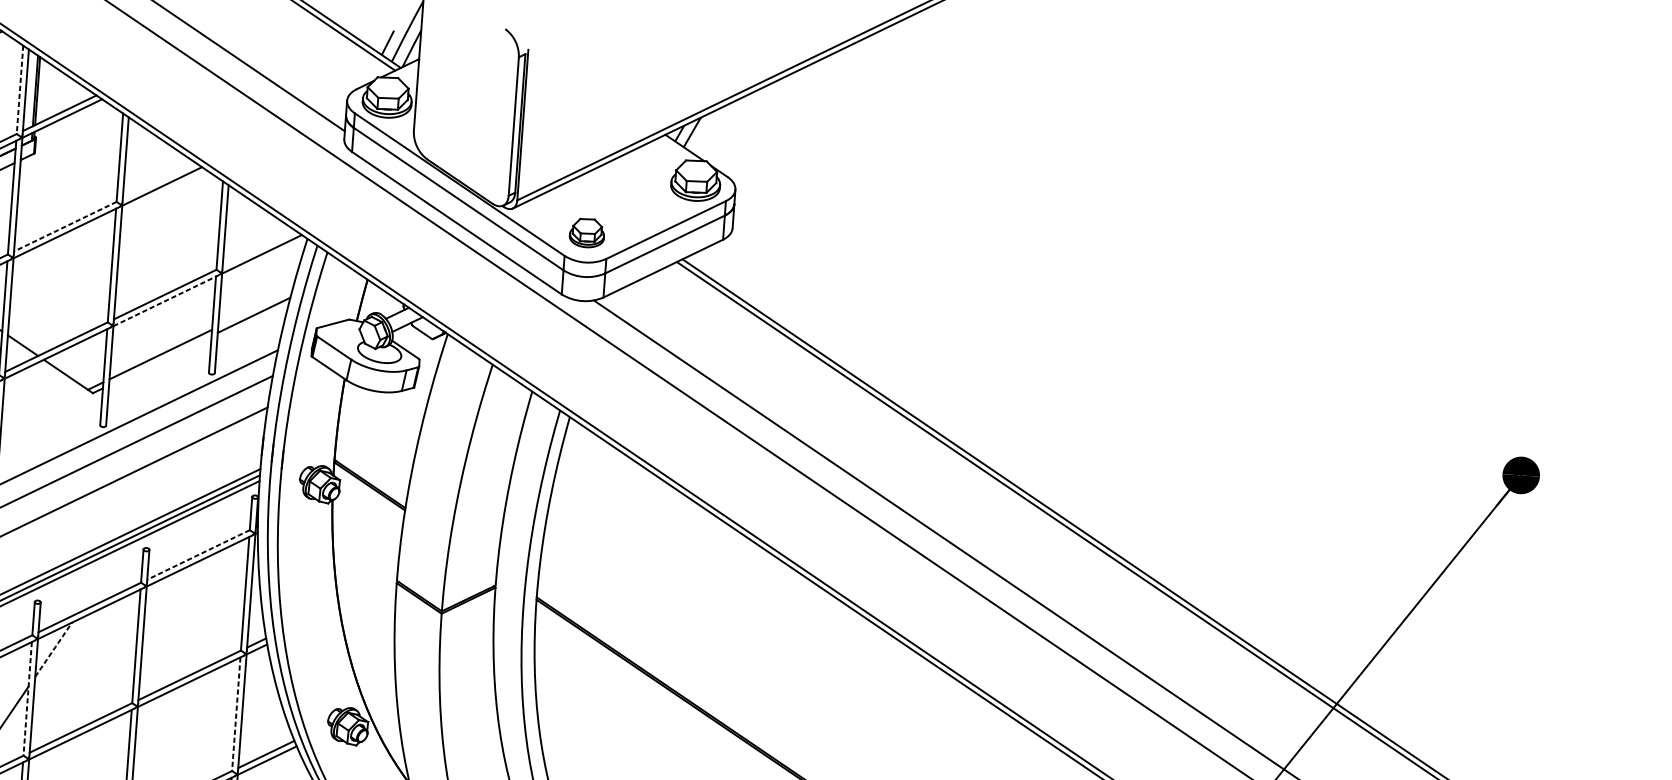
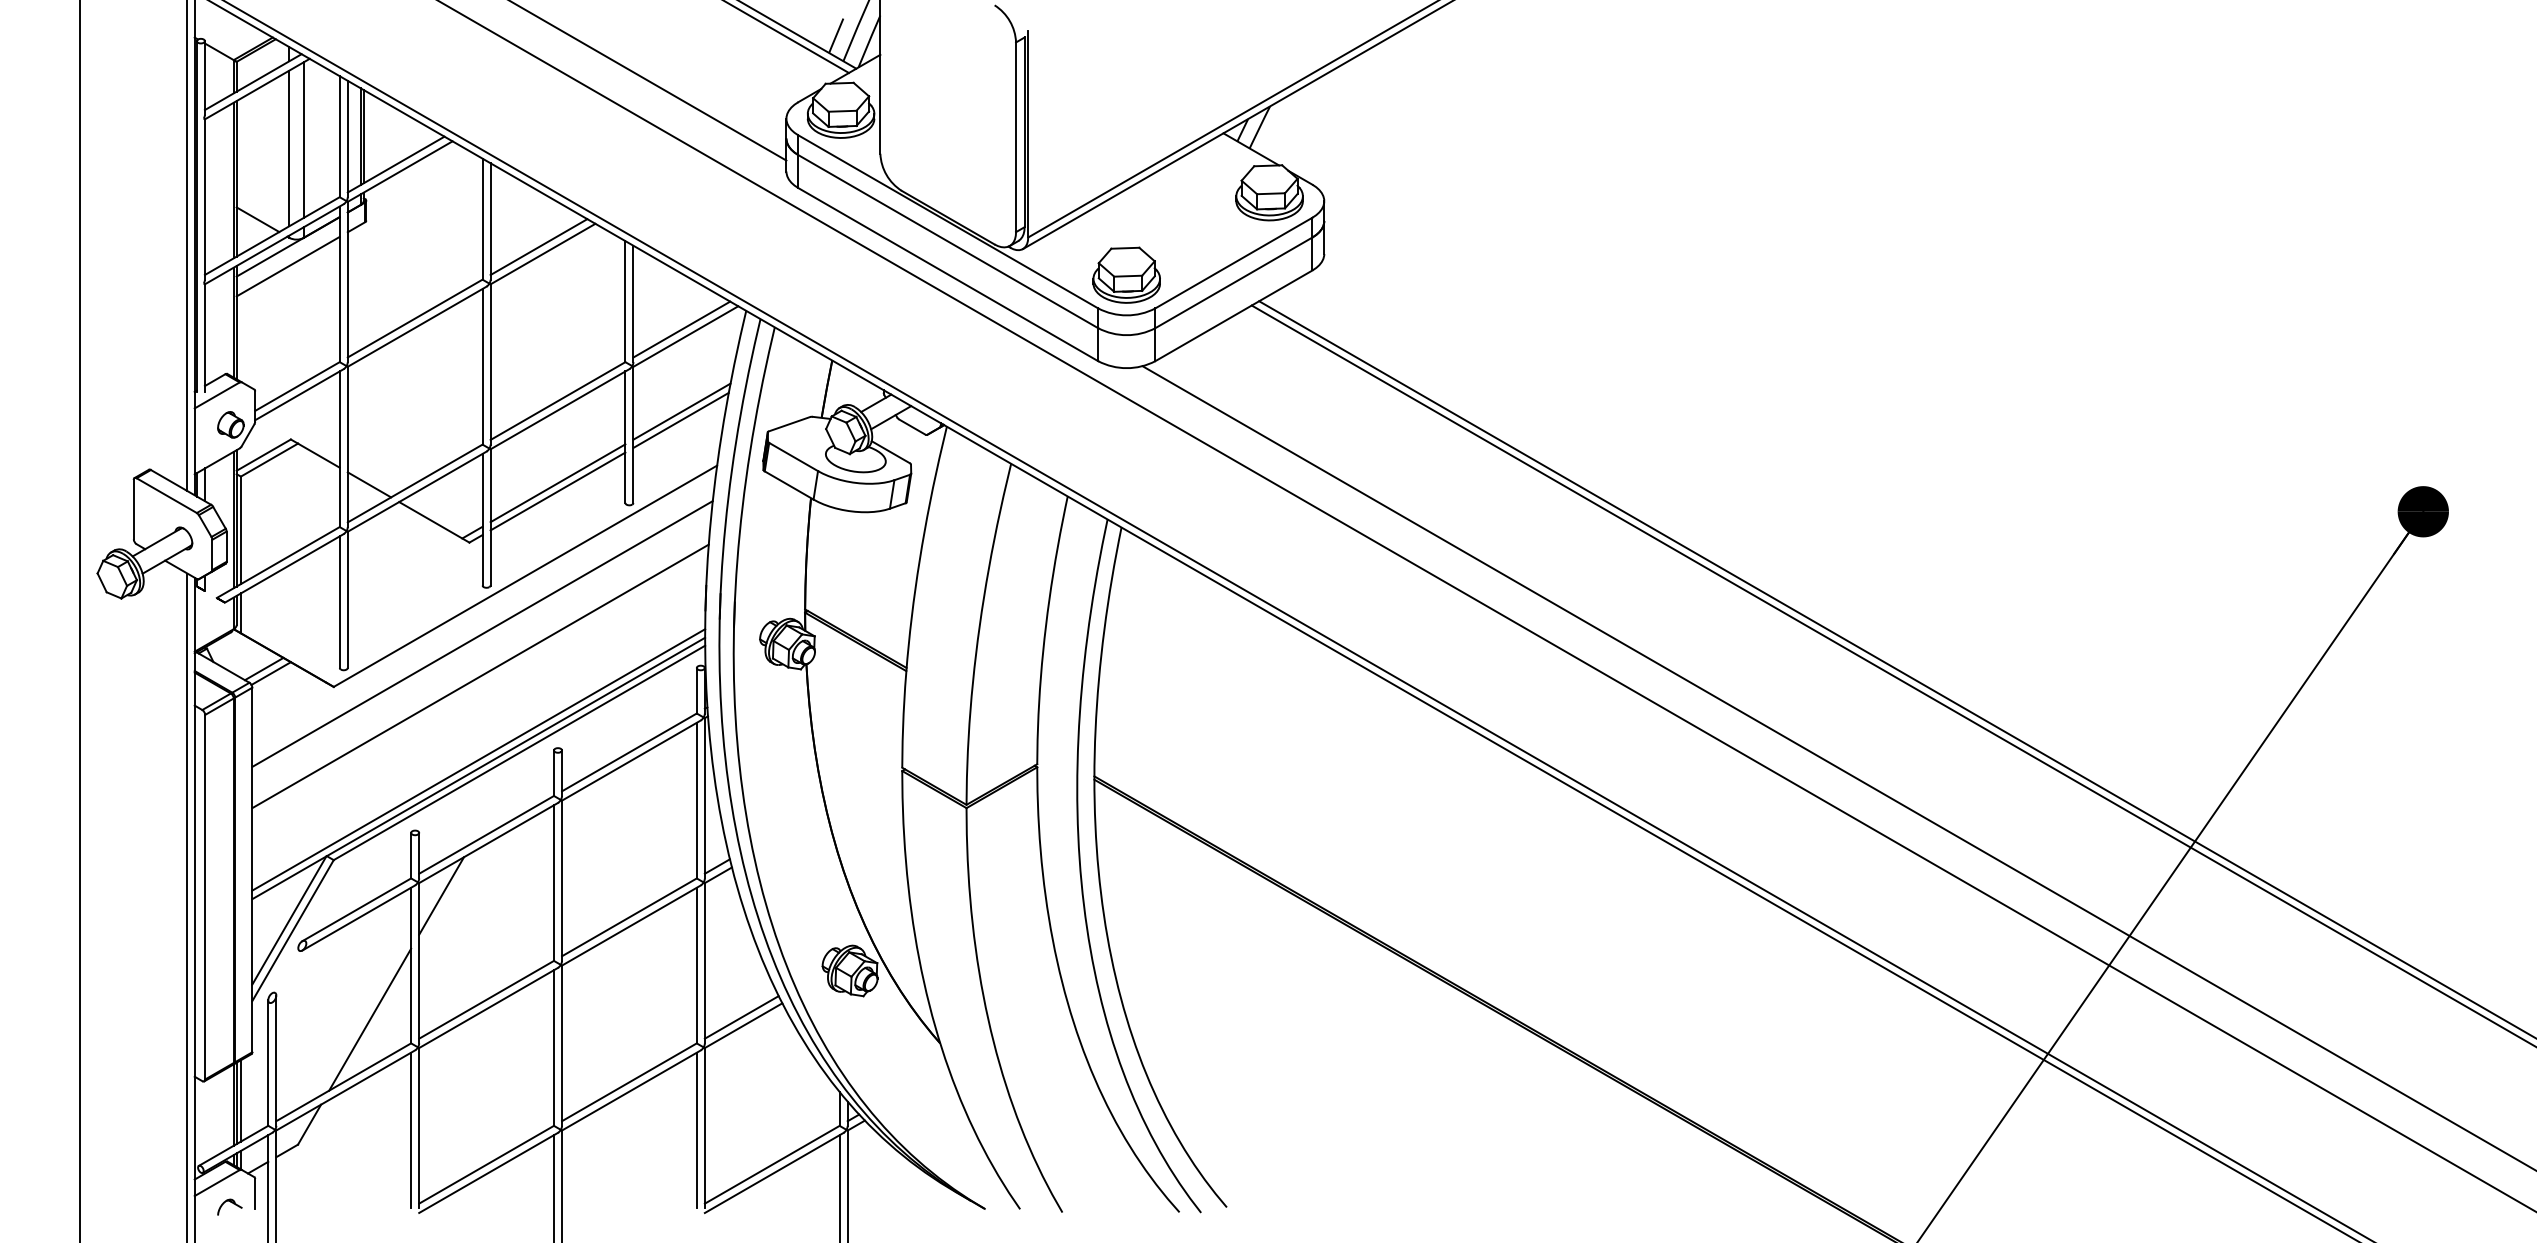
line: (19, 89) -> (339, 136), dashed -> solid
line: (159, 181) -> (538, 247), added
line: (65, 226) -> (415, 318), dashed -> solid
part: (587, 232) -> (1126, 274), size x1.43
line: (259, 248) -> (681, 329), added
line: (166, 300) -> (560, 408), dashed -> solid
line: (254, 308) -> (681, 411), added
line: (160, 360) -> (557, 491), added
line: (198, 555) -> (629, 752), dashed -> solid
line: (53, 650) -> (441, 896), dashed -> solid
line: (27, 698) -> (411, 965), dashed -> solid
line: (236, 714) -> (696, 965), dashed -> solid

